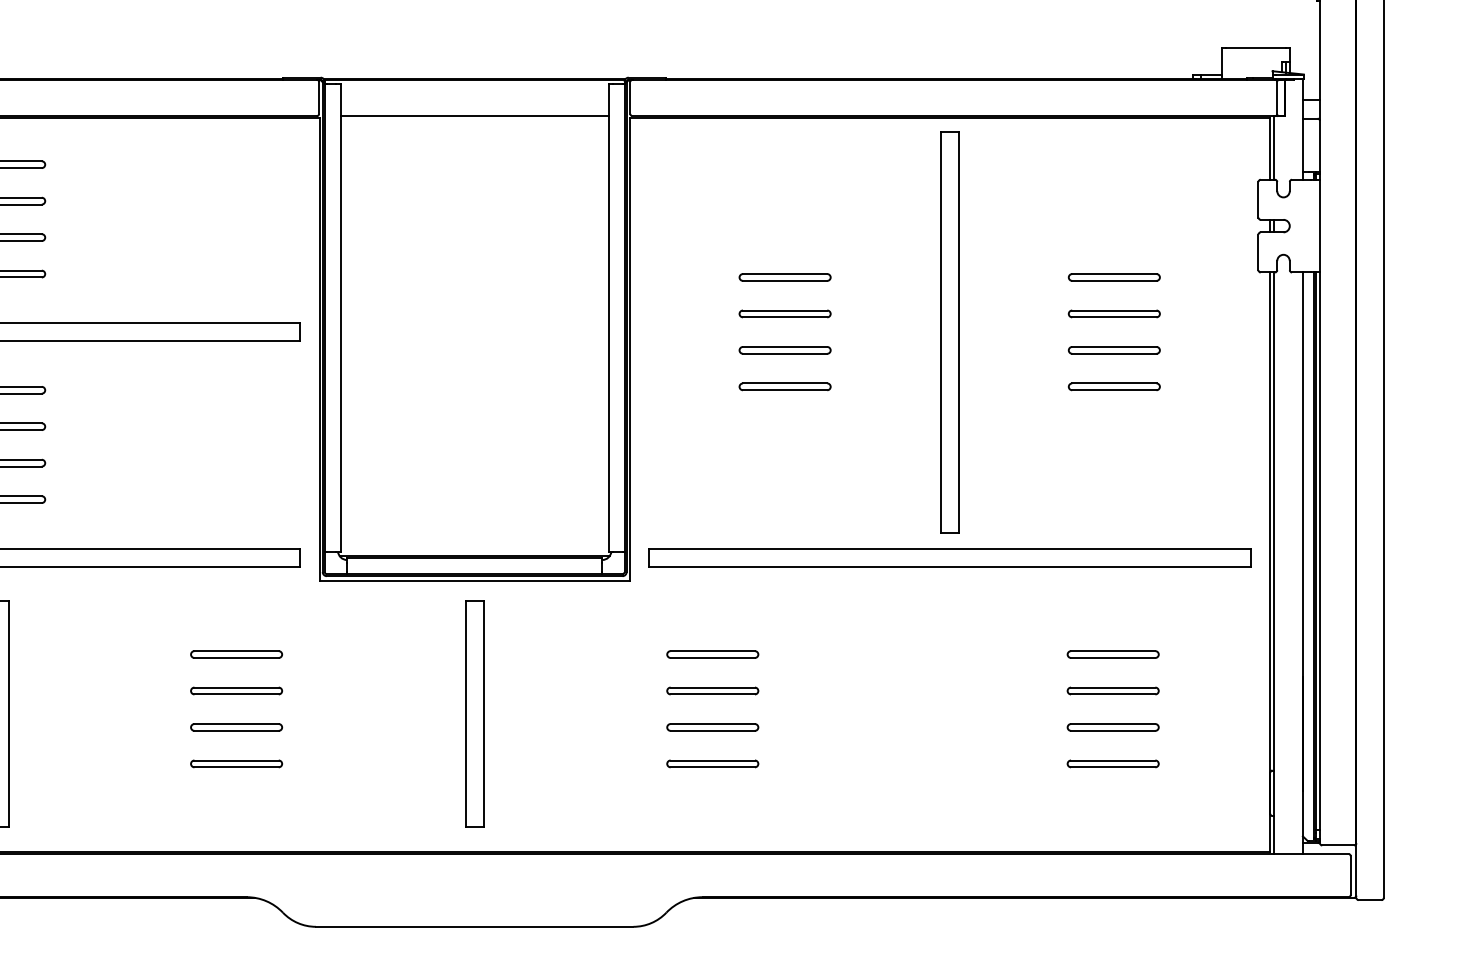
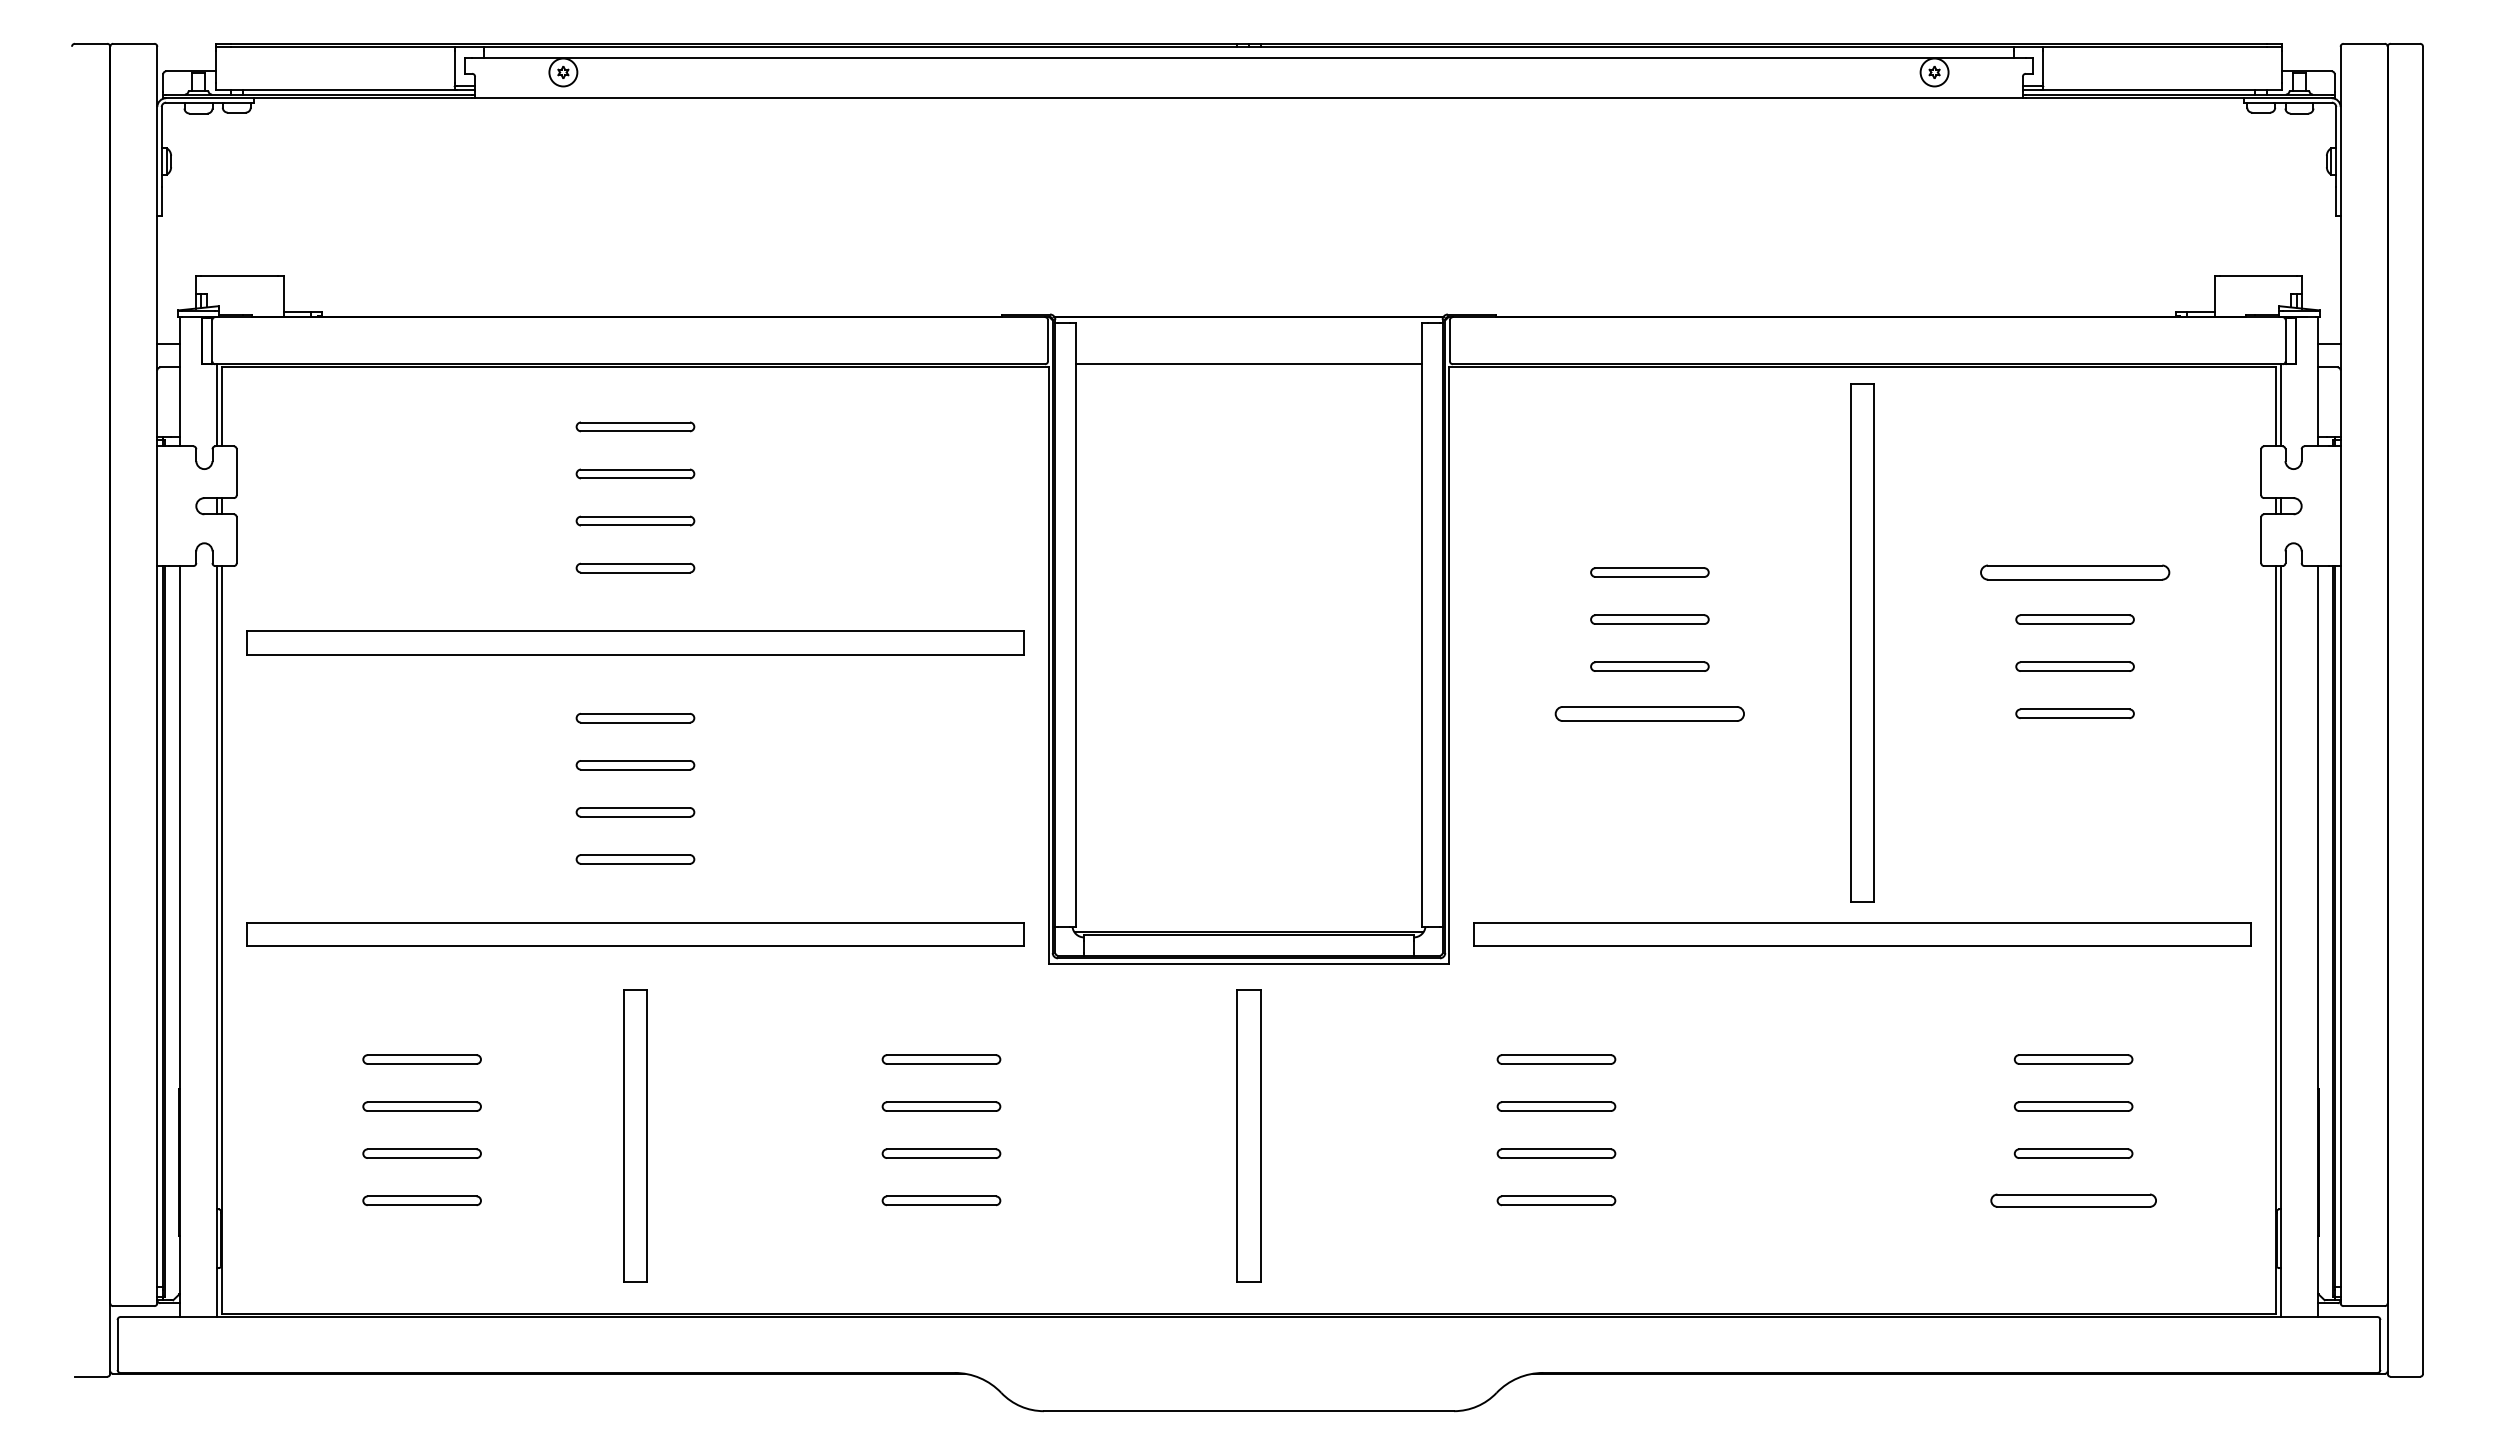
part: (1113, 277) -> (2074, 572), size x1.6
part: (784, 386) -> (1649, 713), size x1.6
part: (1113, 763) -> (2073, 1200), size x1.4

